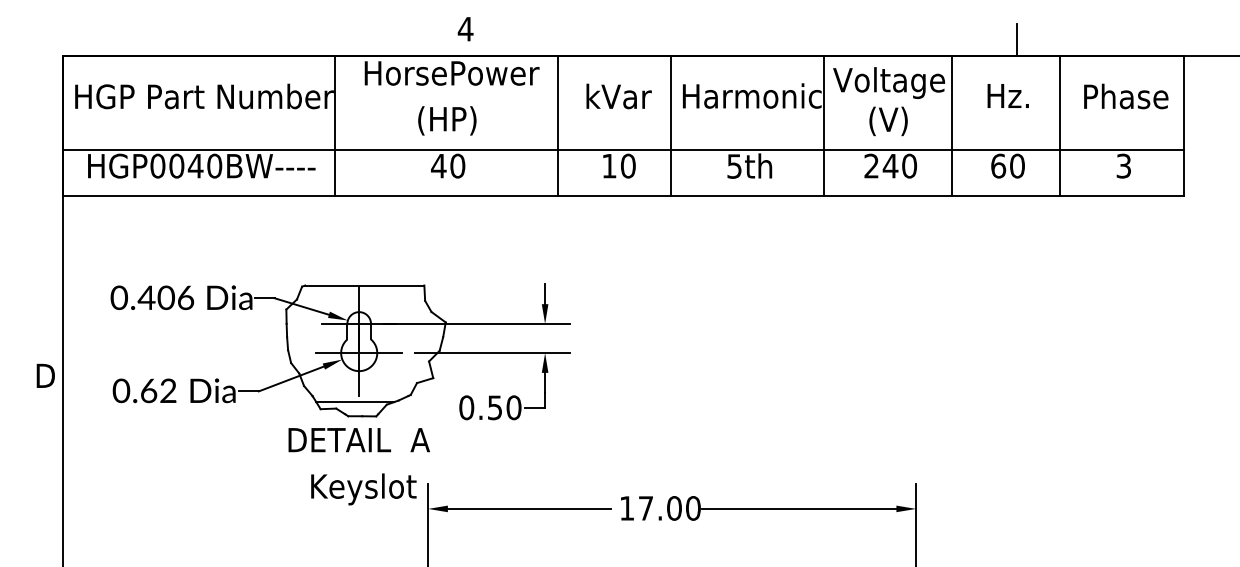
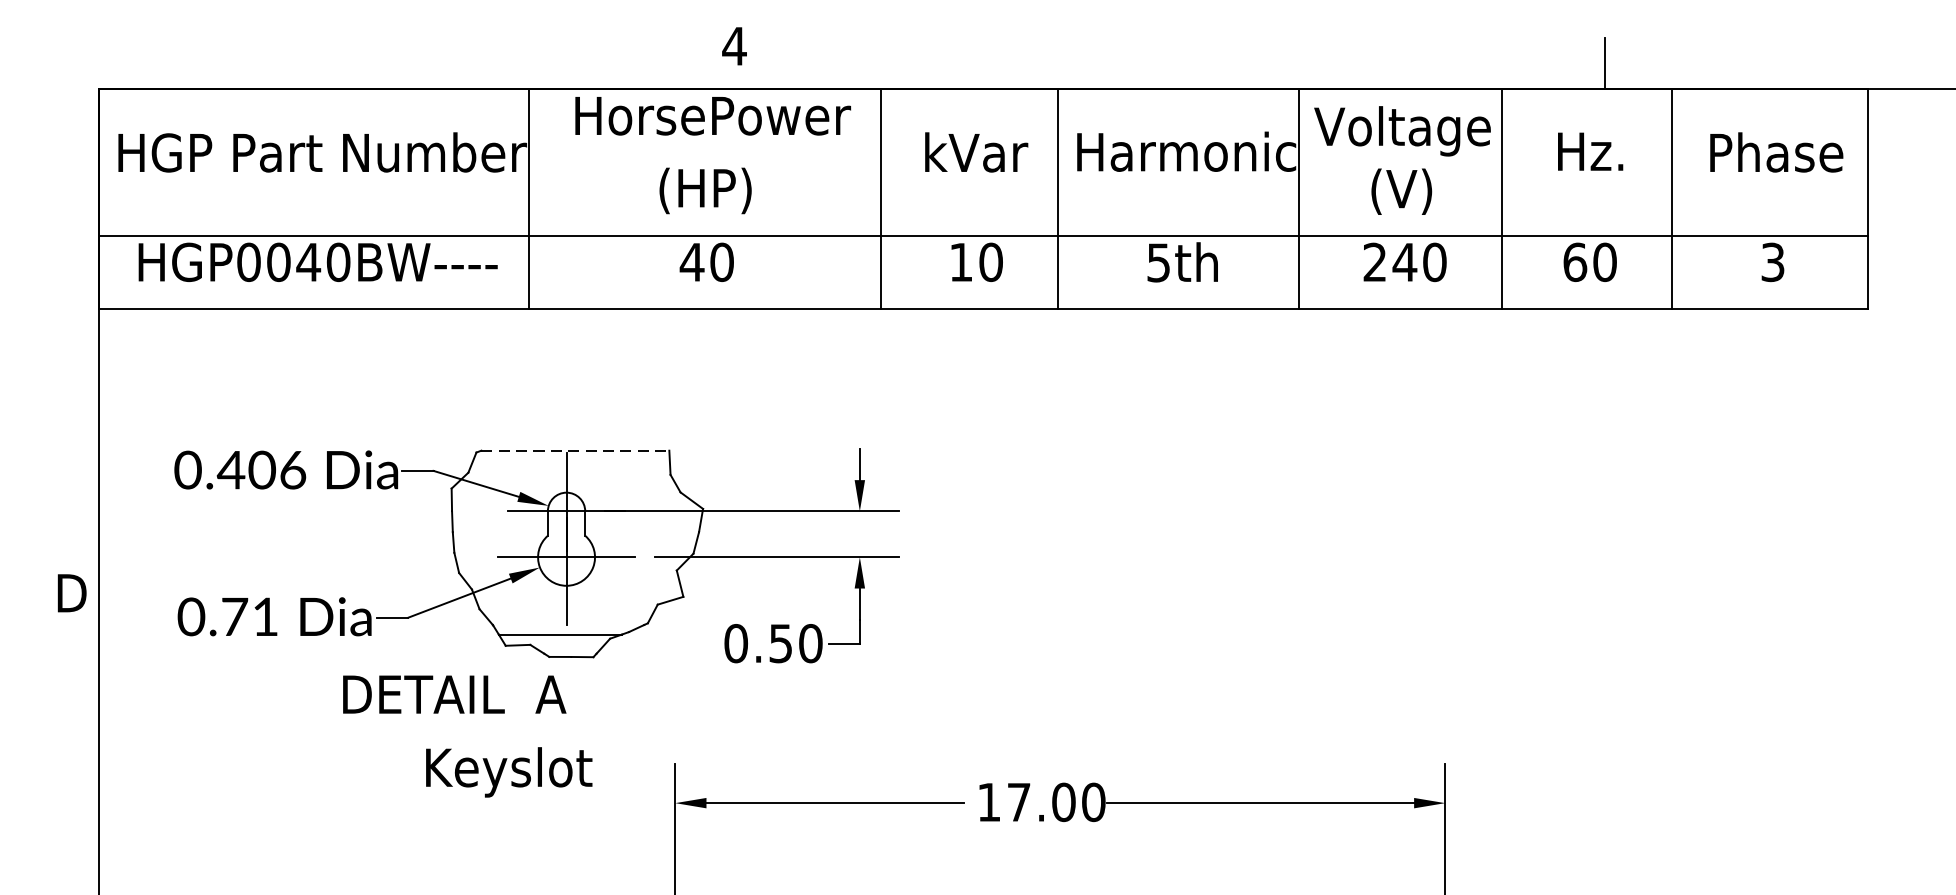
line: (364, 285) -> (574, 450), solid -> dashed
text: (158, 390) -> (249, 616), 0.62 -> 0.71
text: (358, 440) -> (453, 695), moved
text: (363, 489) -> (508, 772), moved

